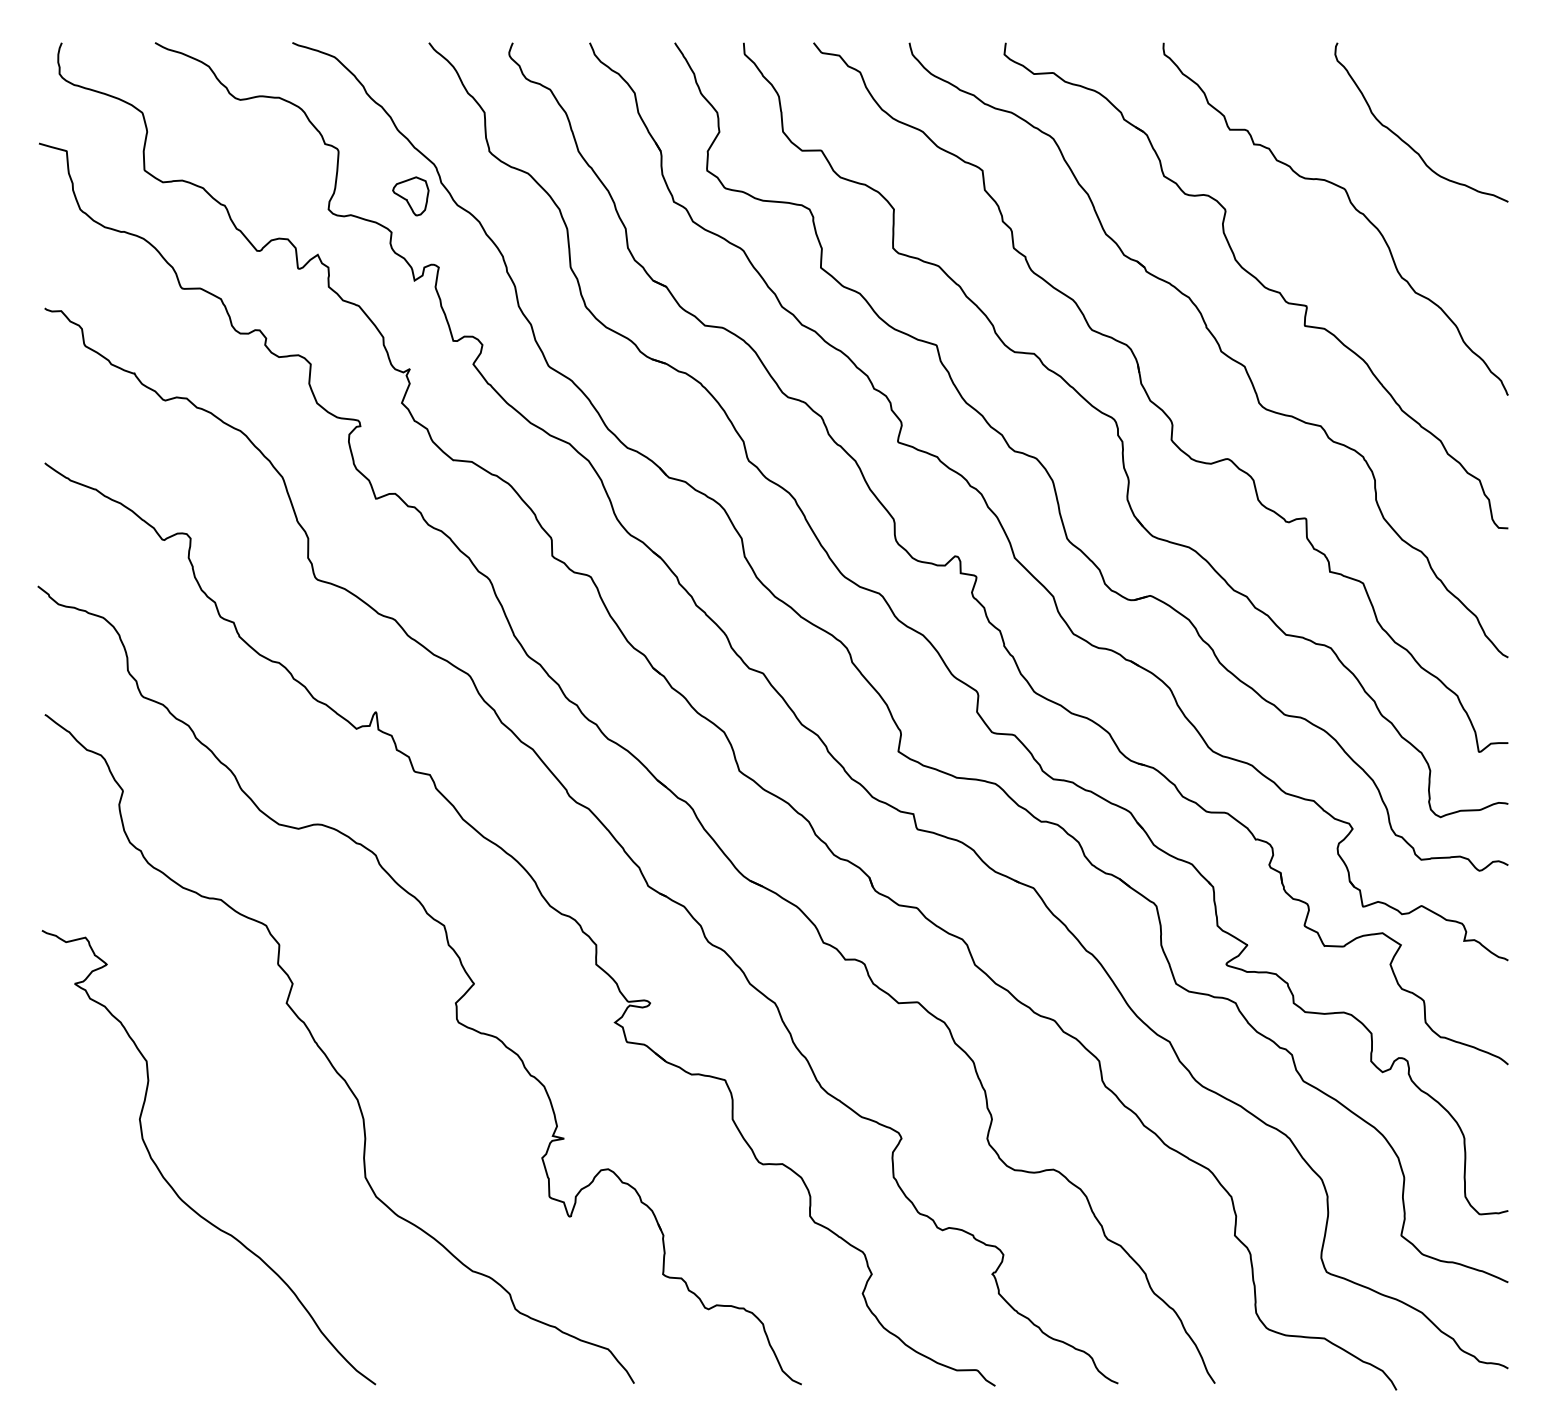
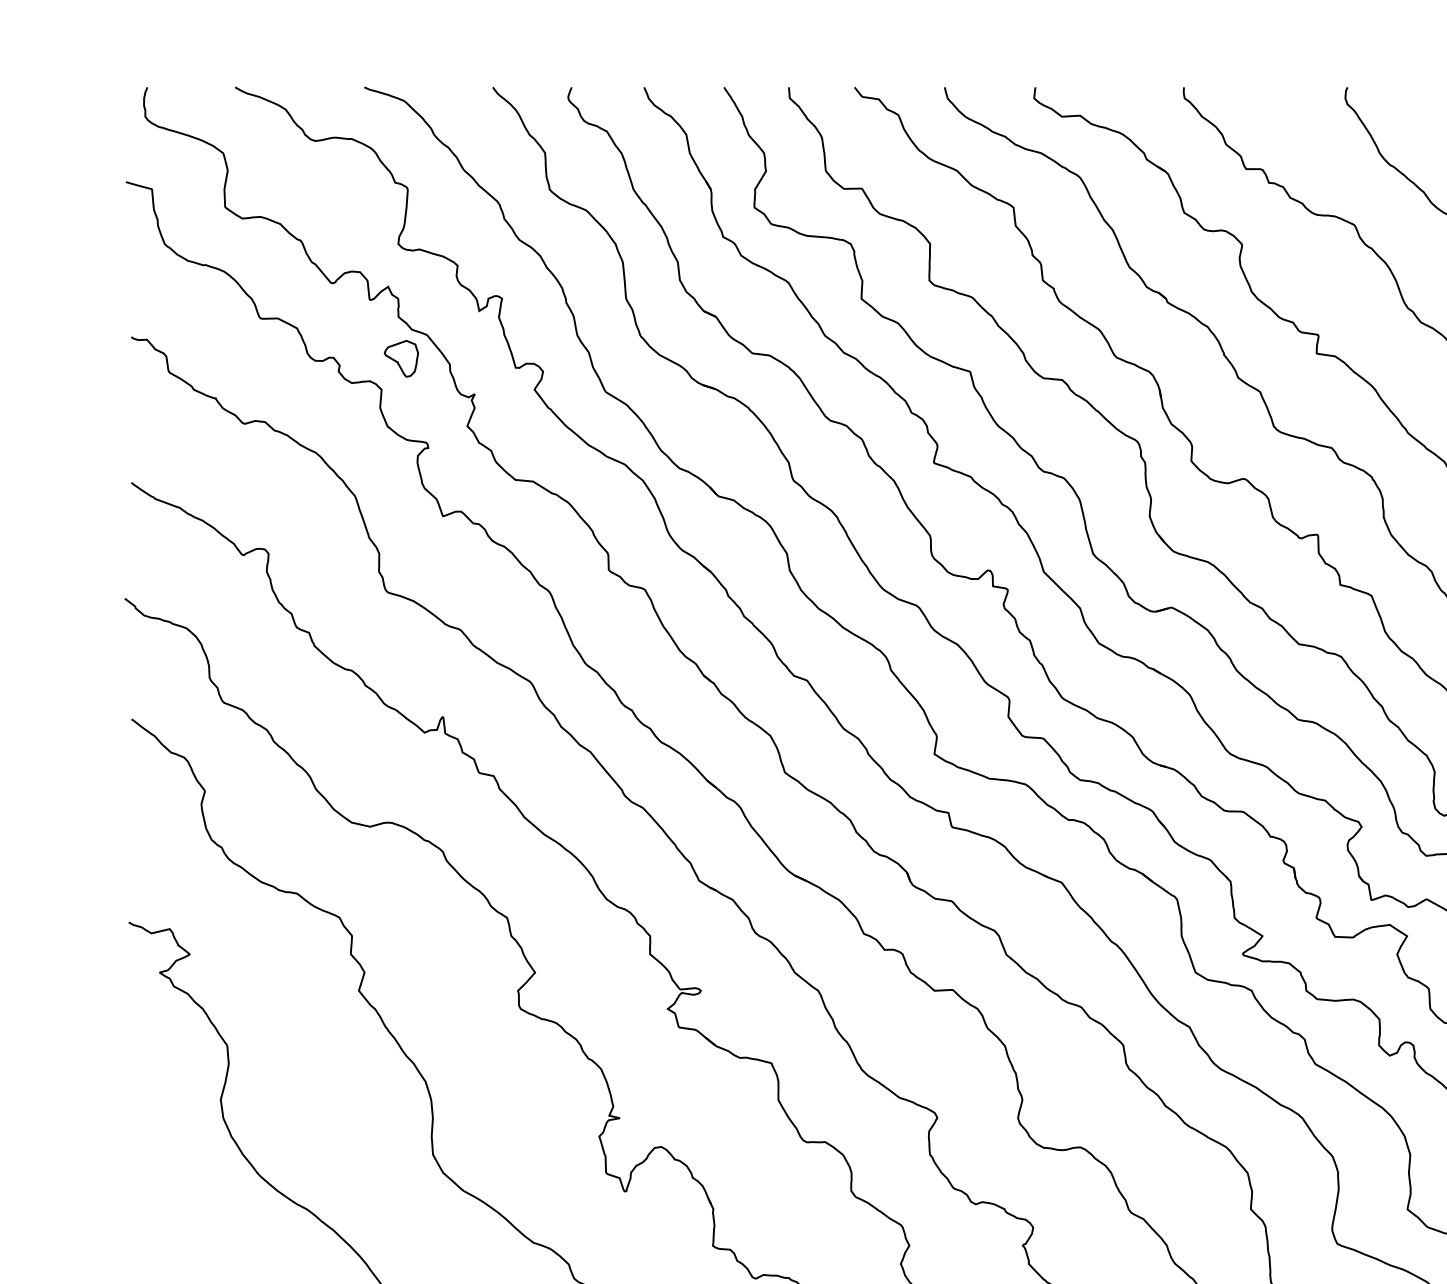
part: (410, 196) -> (401, 358), moved

